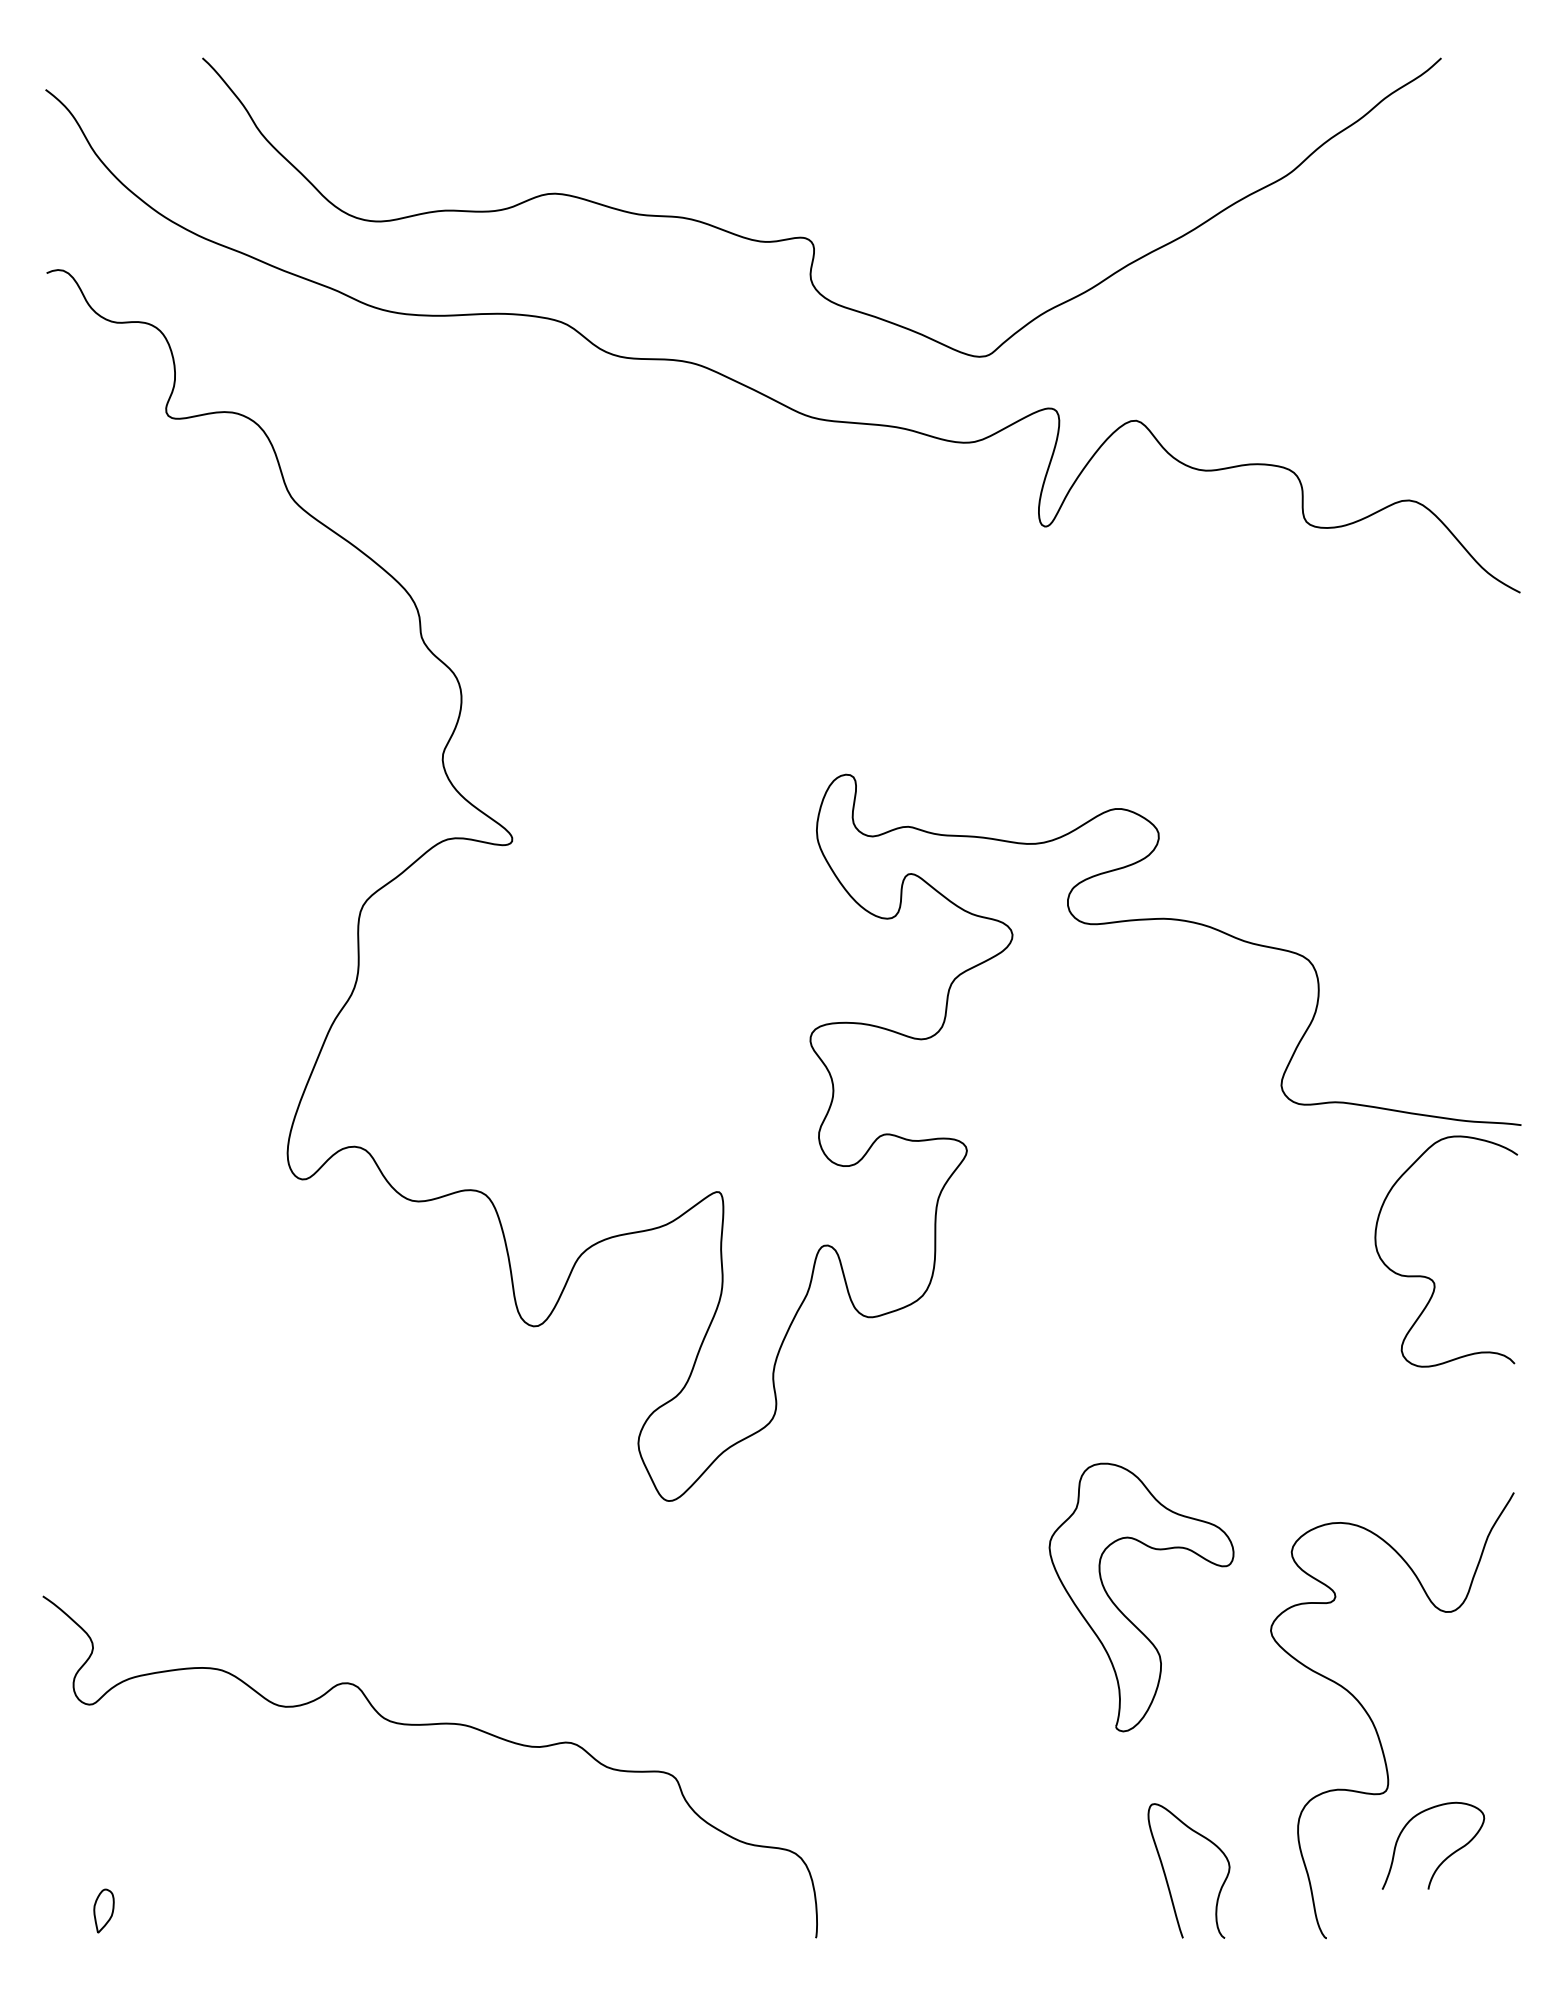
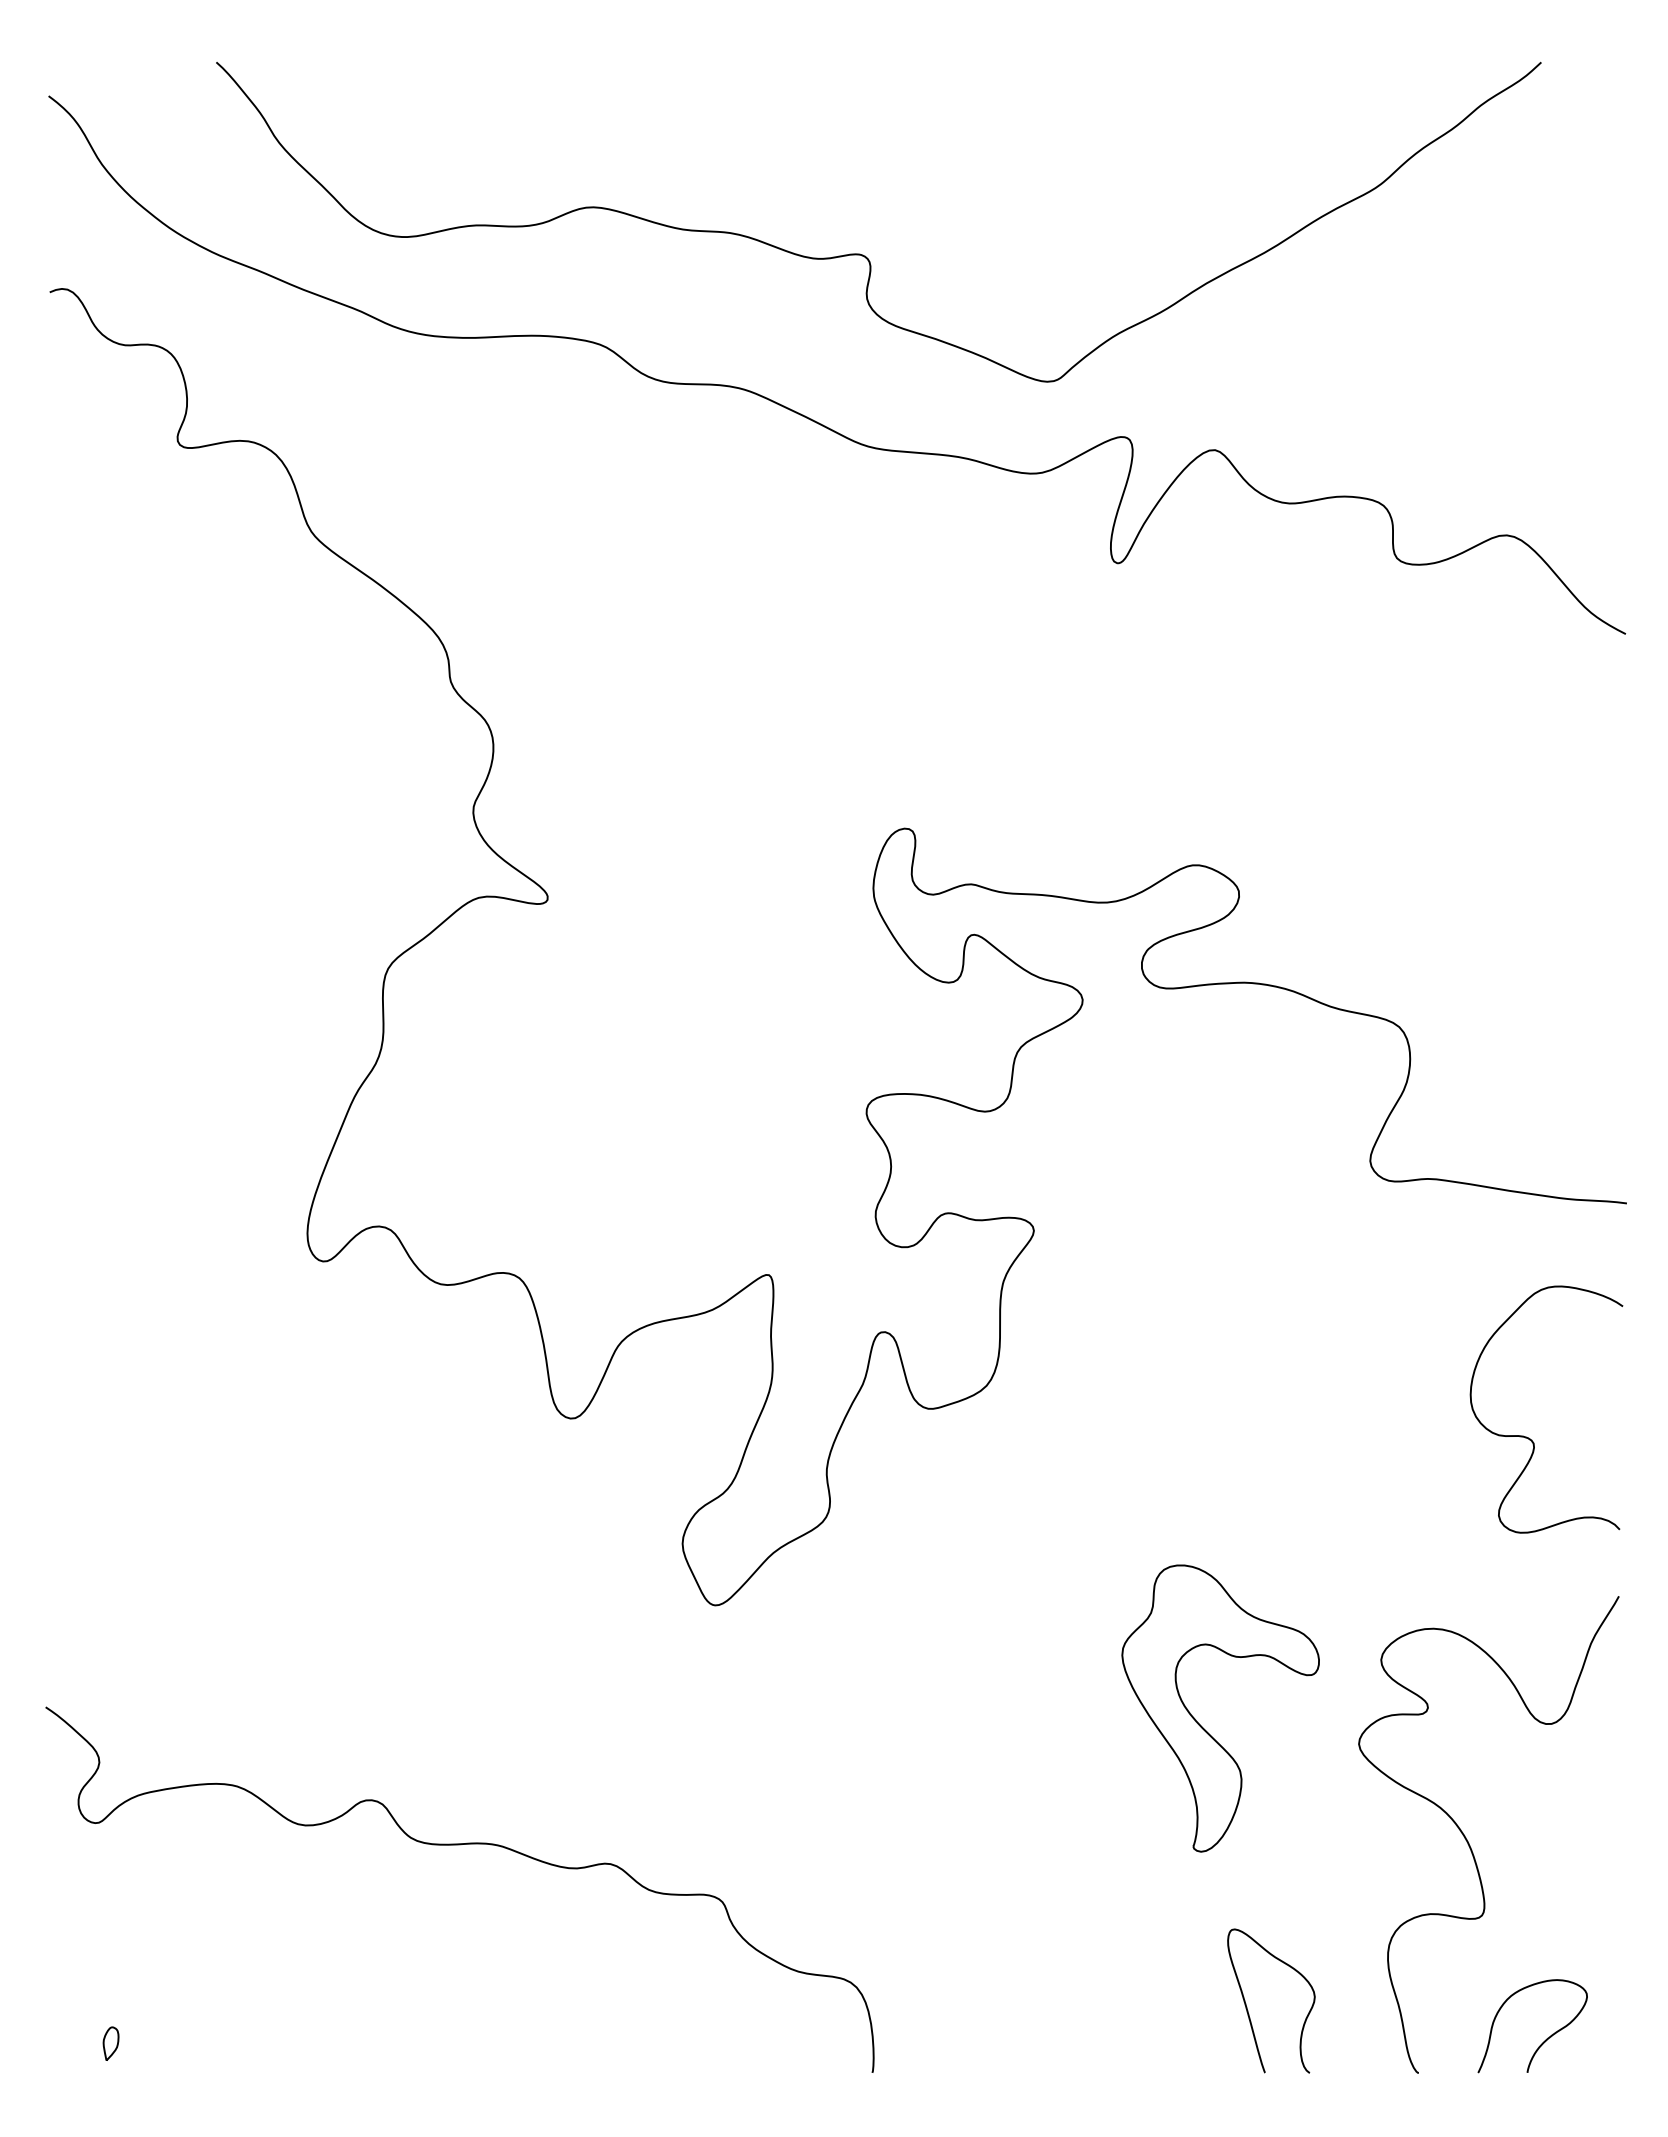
curve: (1431, 1278) -> (1530, 1438), moved
curve: (1445, 1858) -> (1545, 2039), moved
part: (103, 1910) -> (110, 2043), size x0.71

